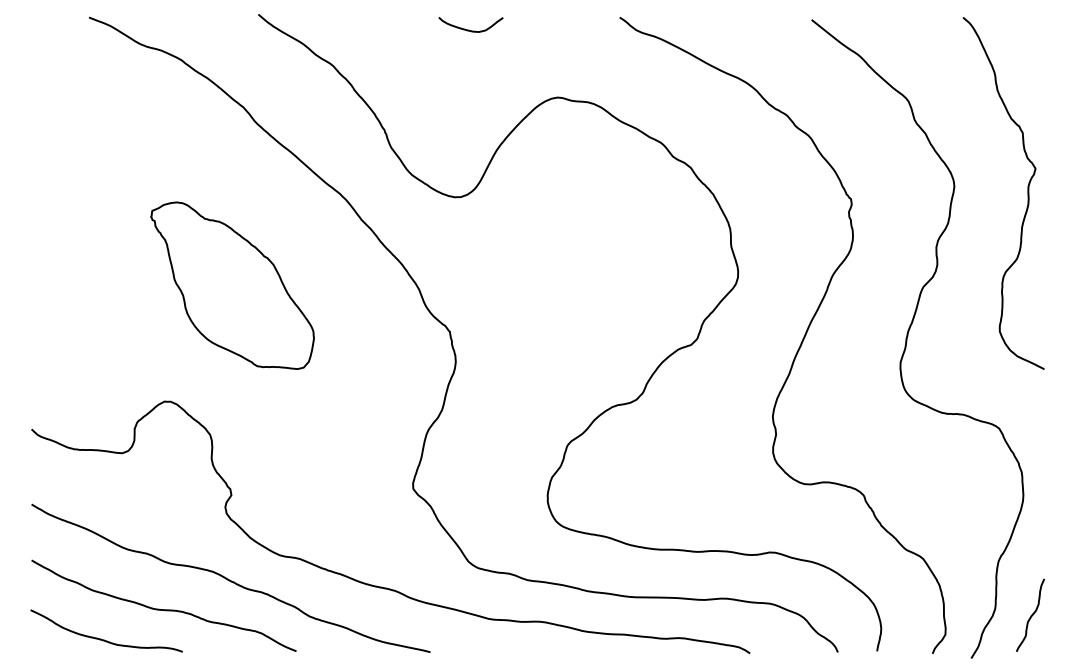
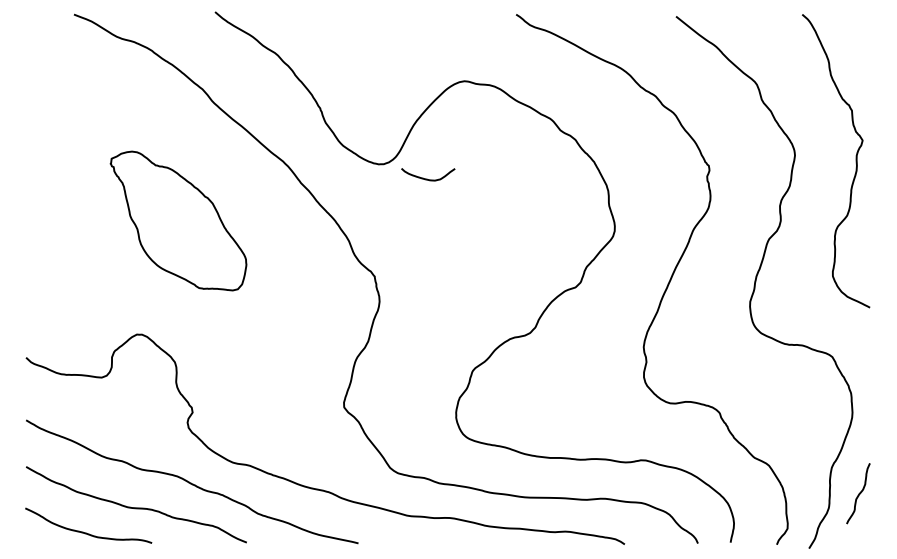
curve: (470, 29) -> (427, 178), moved
part: (232, 285) -> (178, 220), moved
curve: (1030, 615) -> (858, 493), moved

